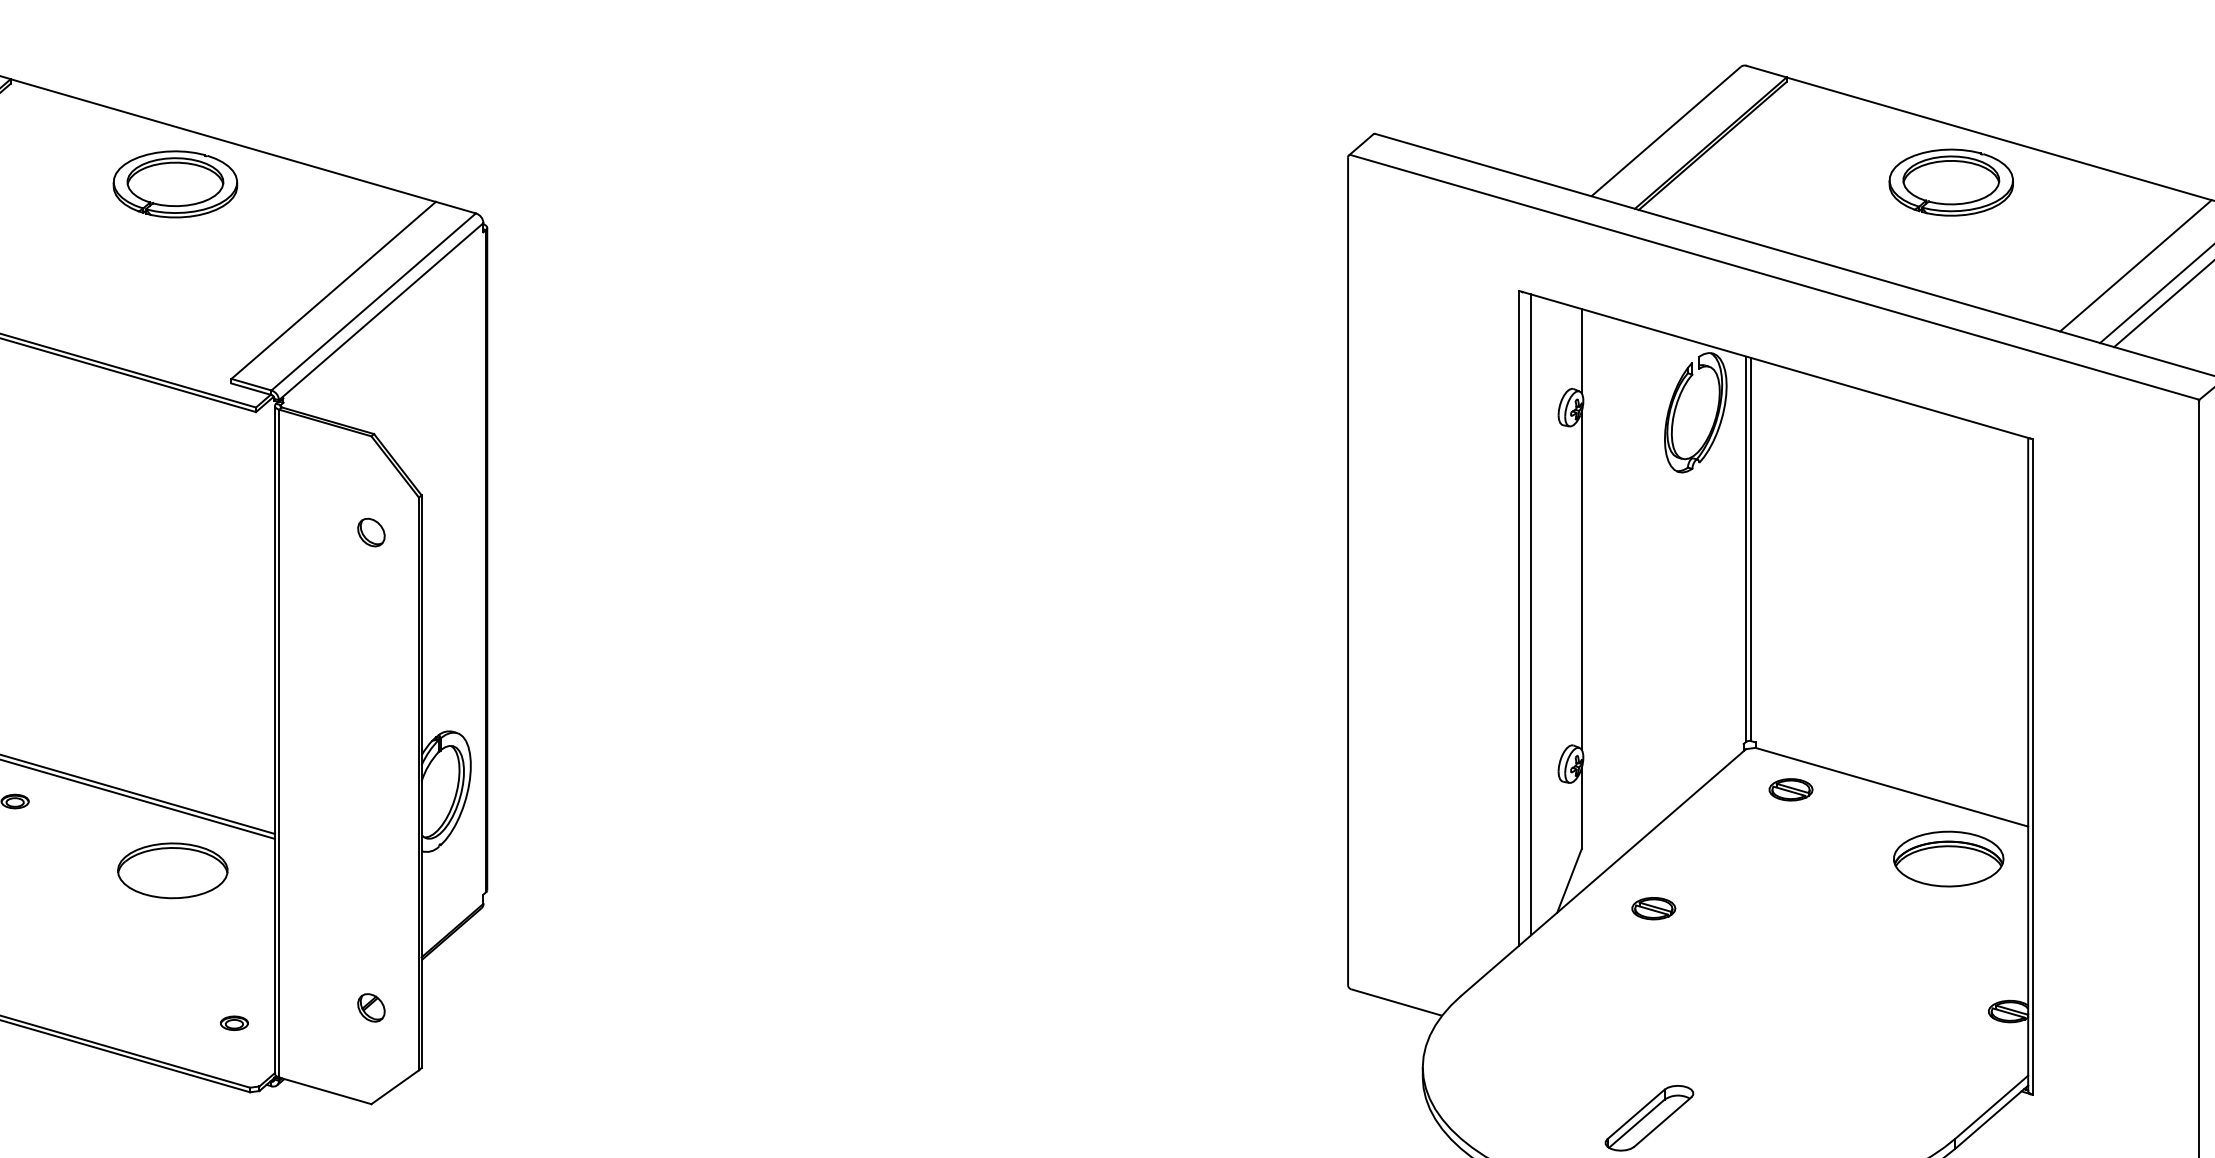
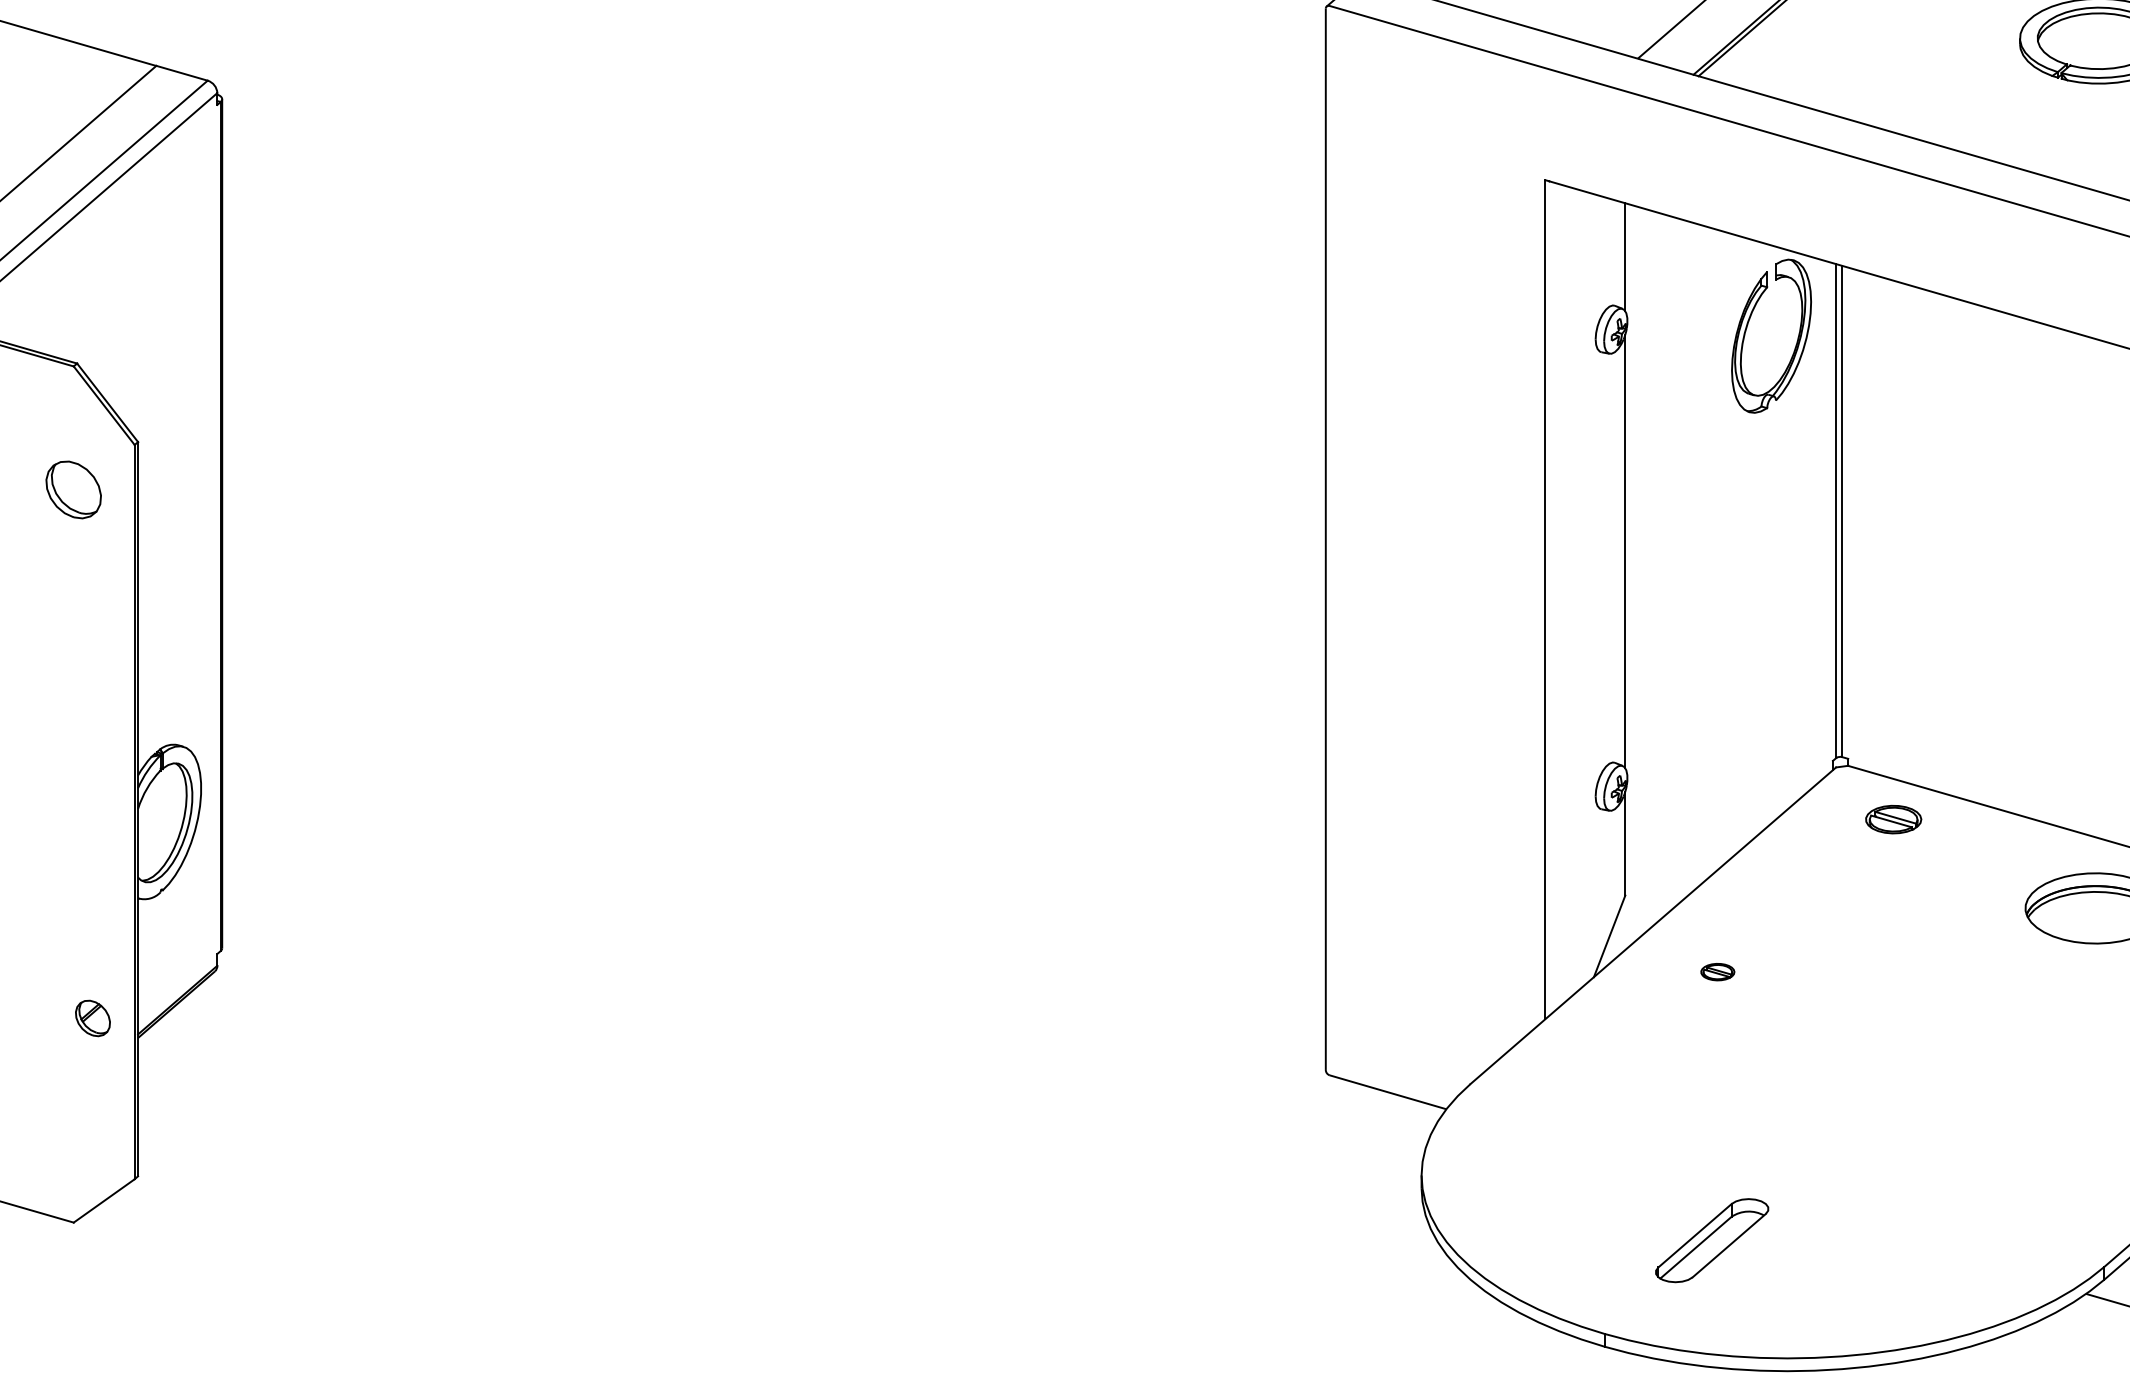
part: (371, 532) -> (73, 489), size x1.6
line: (1531, 614) -> (1560, 594), removed
part: (1653, 908) -> (1717, 971), size x0.6
part: (371, 1007) -> (93, 1017), moved

